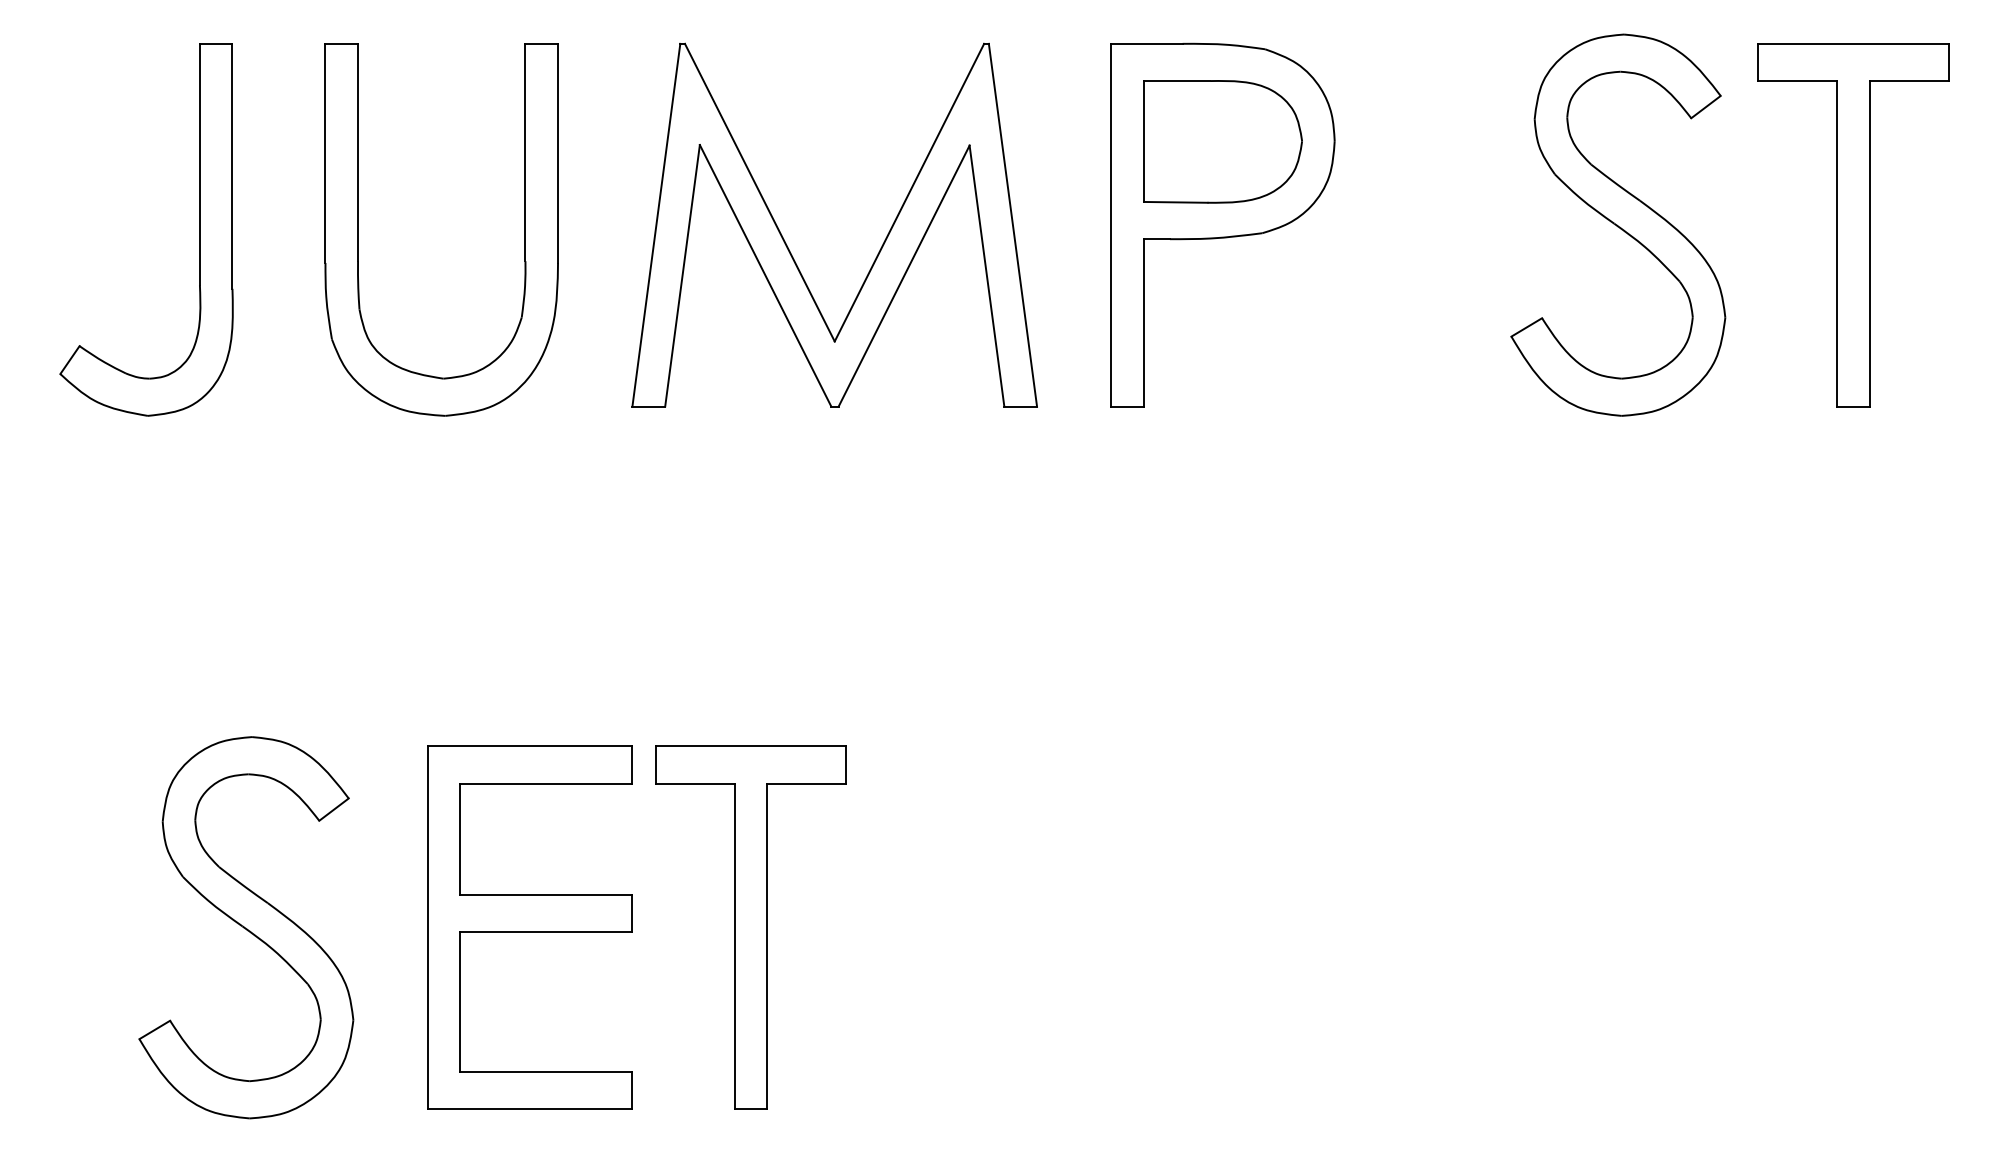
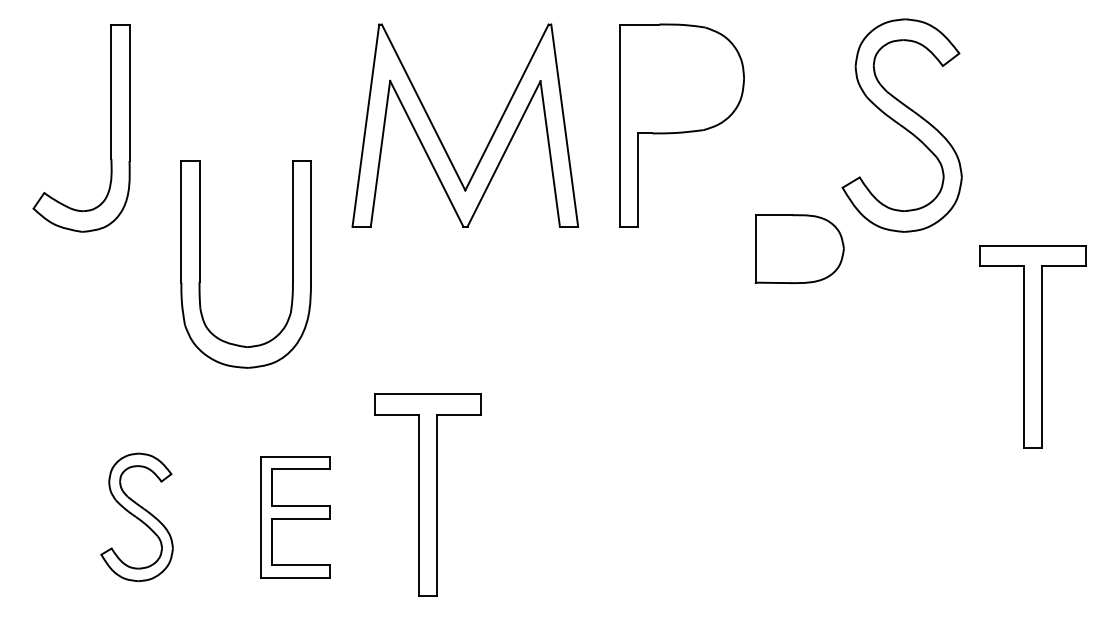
part: (1222, 142) -> (799, 249), moved
part: (1851, 224) -> (1032, 346), moved
part: (359, 230) -> (200, 264), moved
part: (530, 926) -> (295, 516), size x0.6
part: (750, 926) -> (427, 494), moved
part: (244, 928) -> (136, 517), size x0.6

